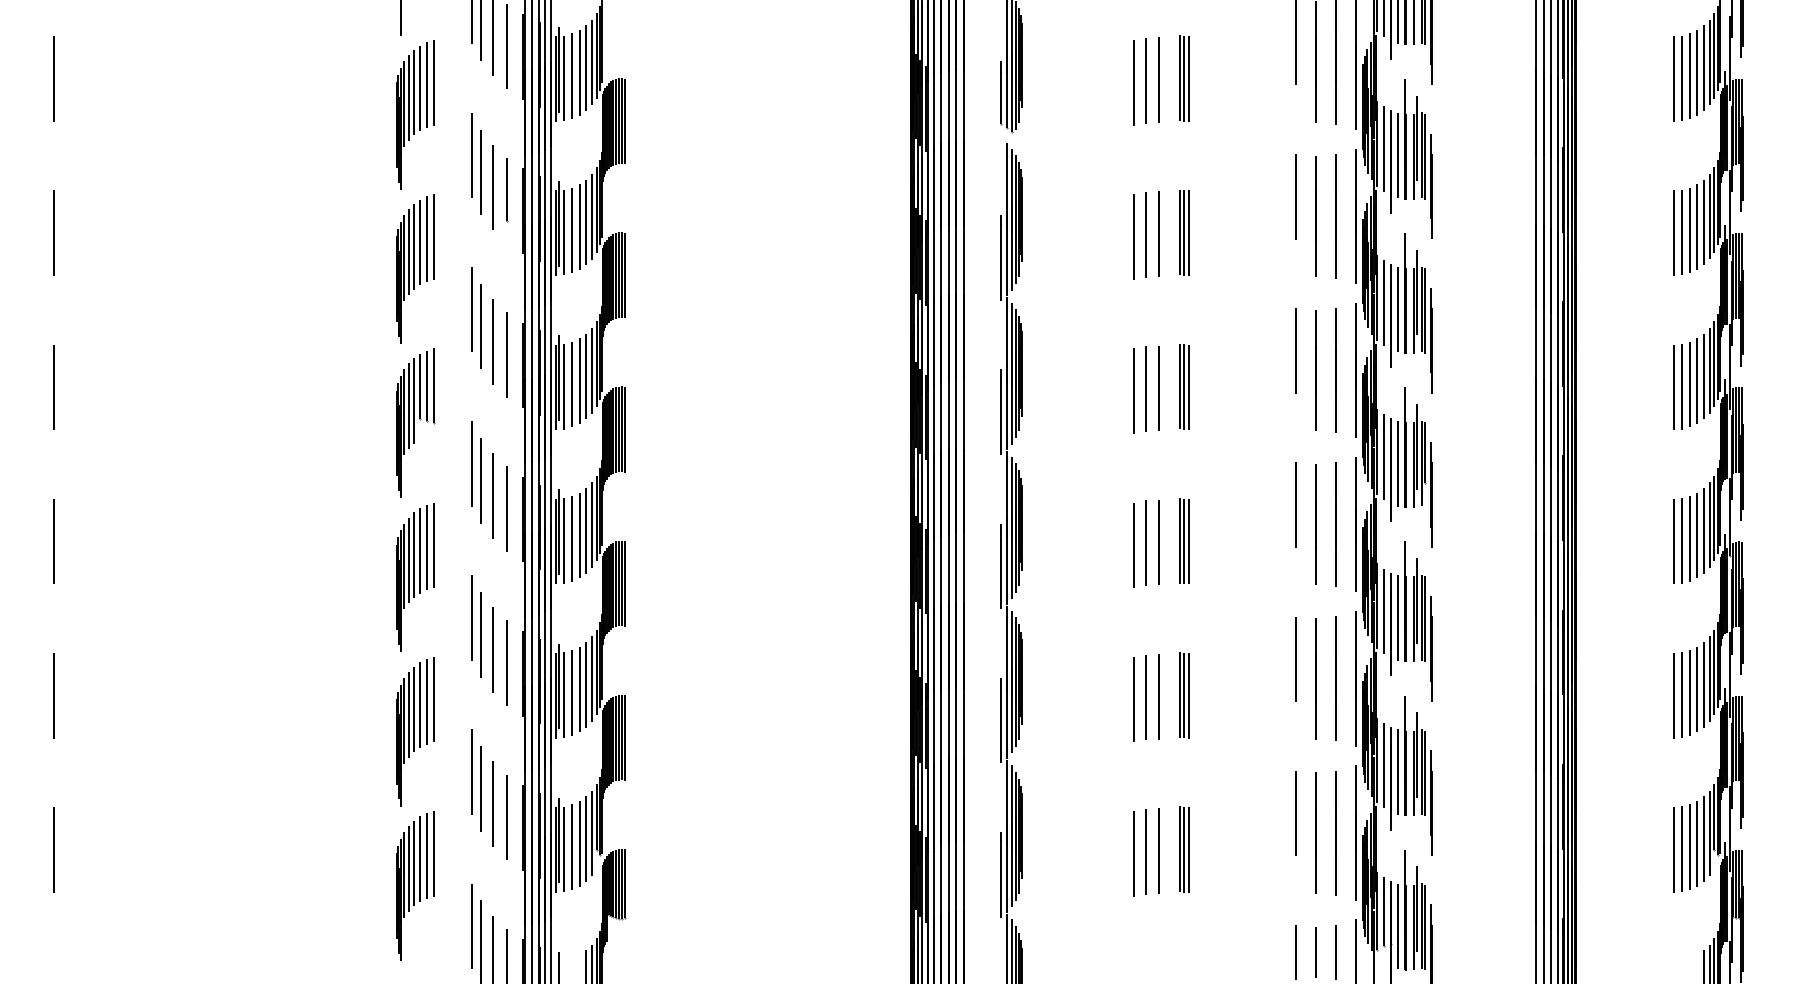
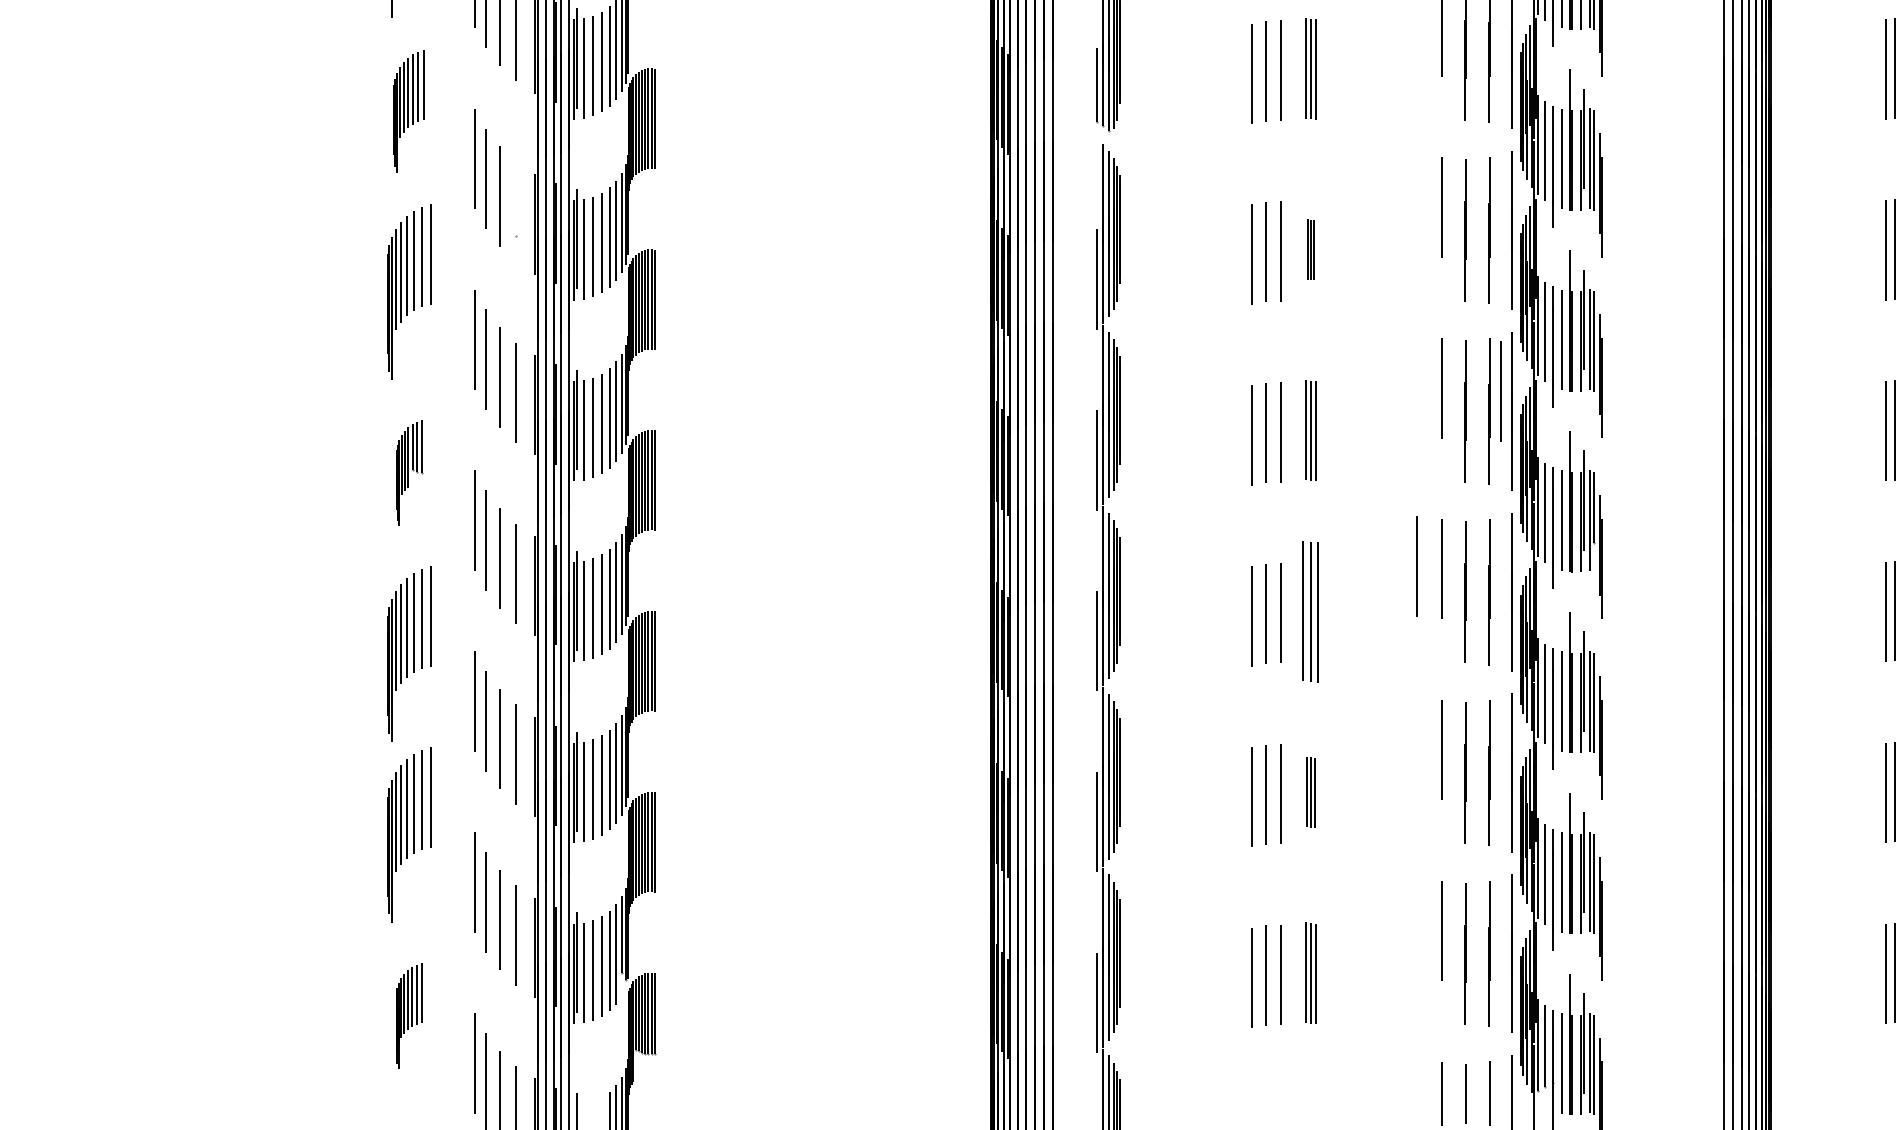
part: (415, 114) -> (409, 110), size x0.7
line: (506, 188) -> (516, 197), removed
part: (1184, 232) -> (1311, 249), size x0.6
line: (1346, 353) -> (1501, 391), added
part: (415, 422) -> (409, 472), size x0.6
line: (1274, 502) -> (1417, 566), added
part: (1184, 540) -> (1311, 610), size x1.4
part: (1184, 695) -> (1311, 792), size x0.7
part: (415, 885) -> (409, 1015), size x0.6

